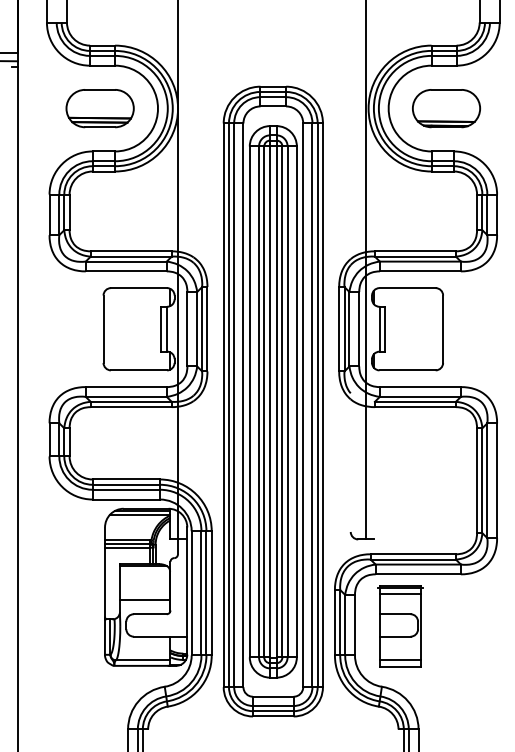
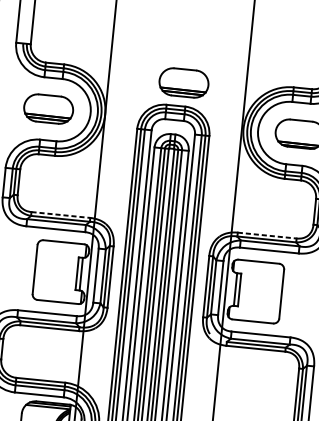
part: (280, 54) -> (183, 82), added
line: (131, 251) -> (61, 215), solid -> dashed
line: (415, 251) -> (267, 235), solid -> dashed

